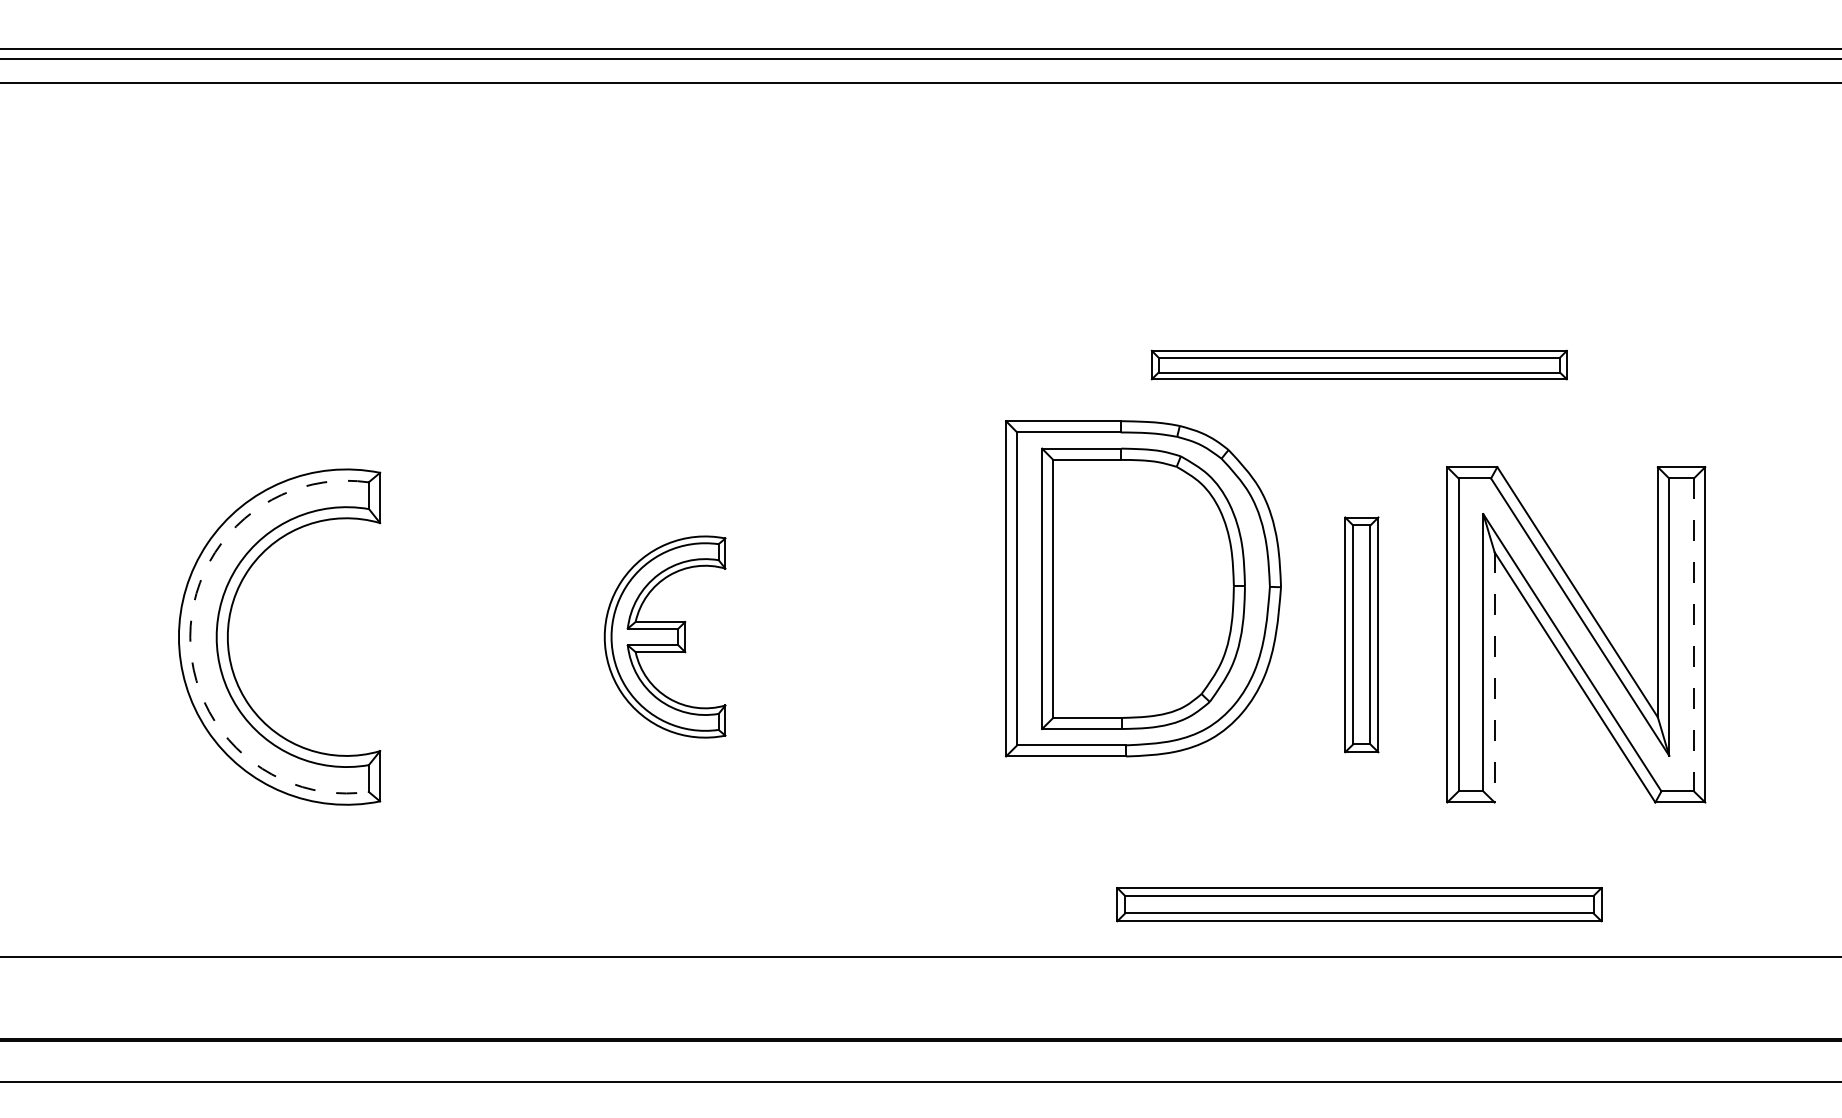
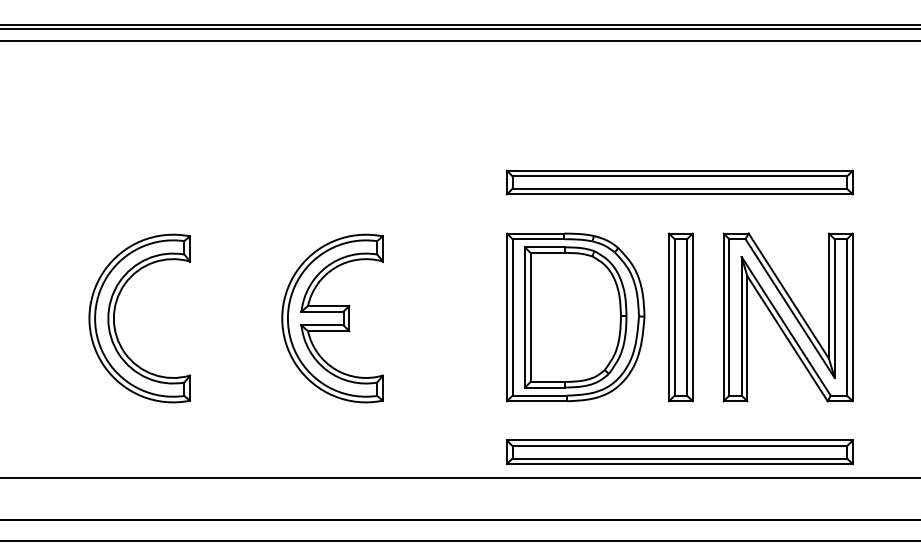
part: (1358, 365) -> (679, 182), size x1.67
part: (1142, 588) -> (575, 317), moved
part: (1360, 634) -> (680, 317), size x1.43
line: (1694, 634) -> (847, 317), dashed -> solid
arc: (191, 636) -> (95, 318), dashed -> solid
part: (665, 636) -> (332, 318), size x1.67
line: (1494, 676) -> (747, 338), dashed -> solid
part: (1358, 904) -> (679, 452), size x1.43

